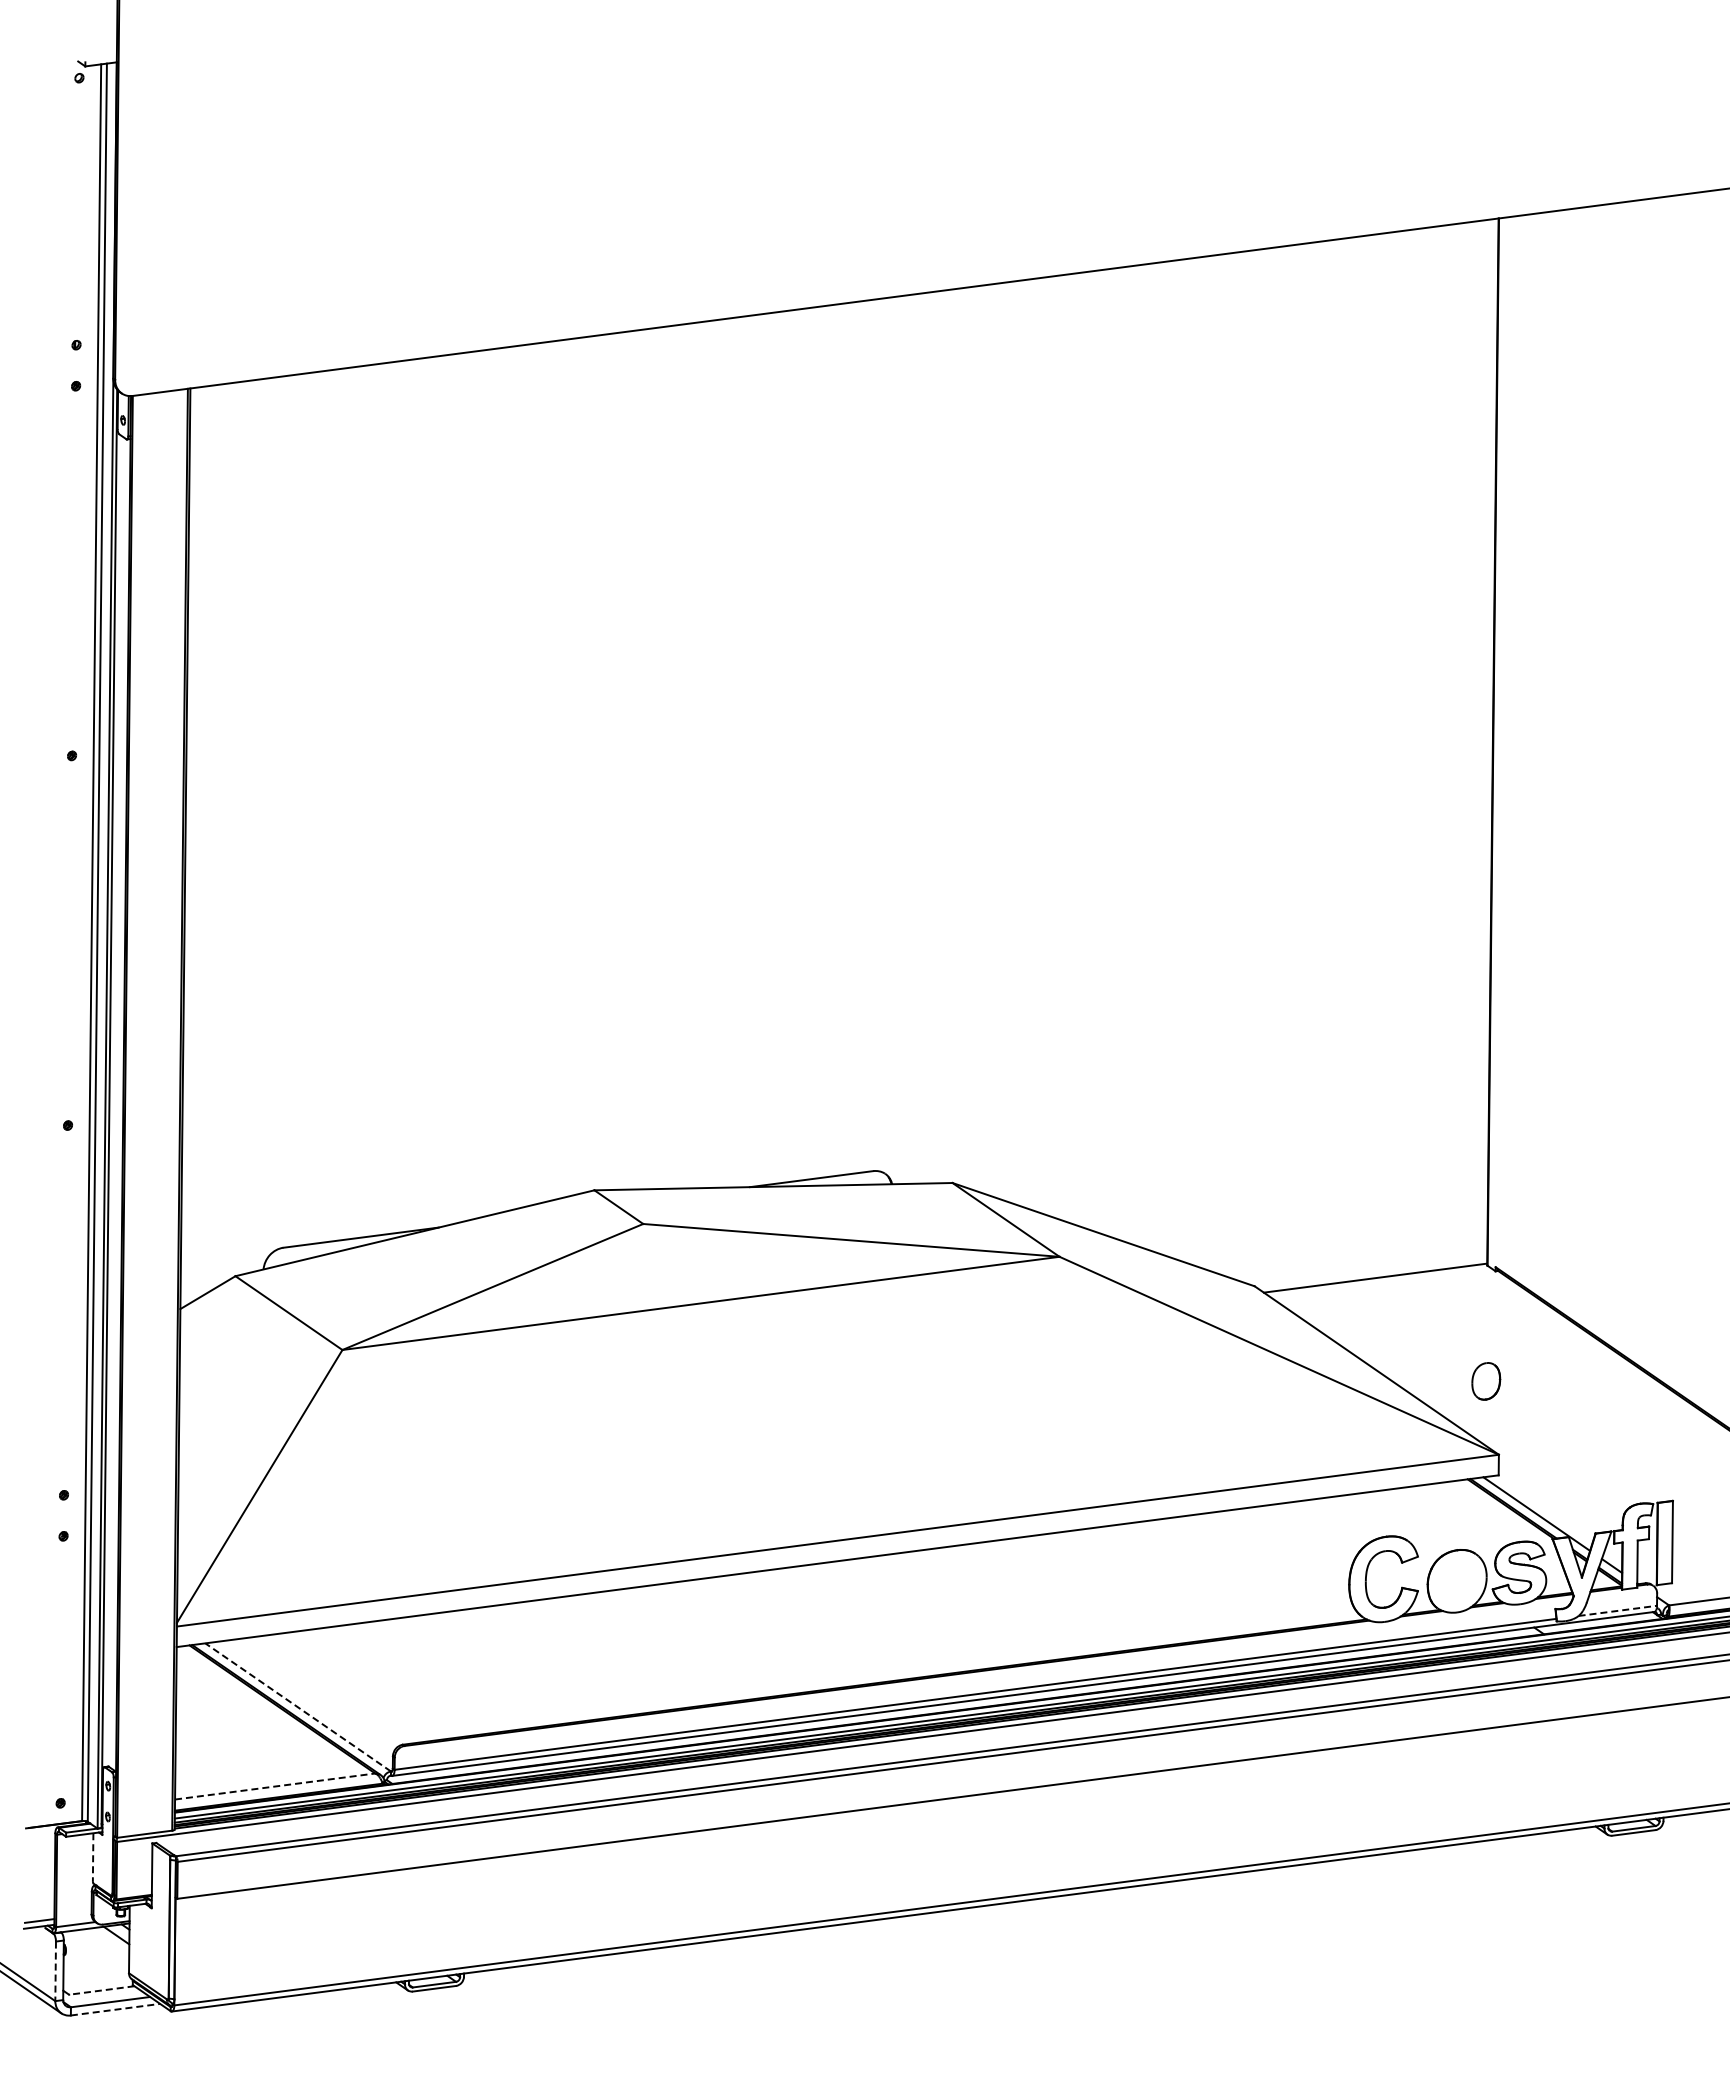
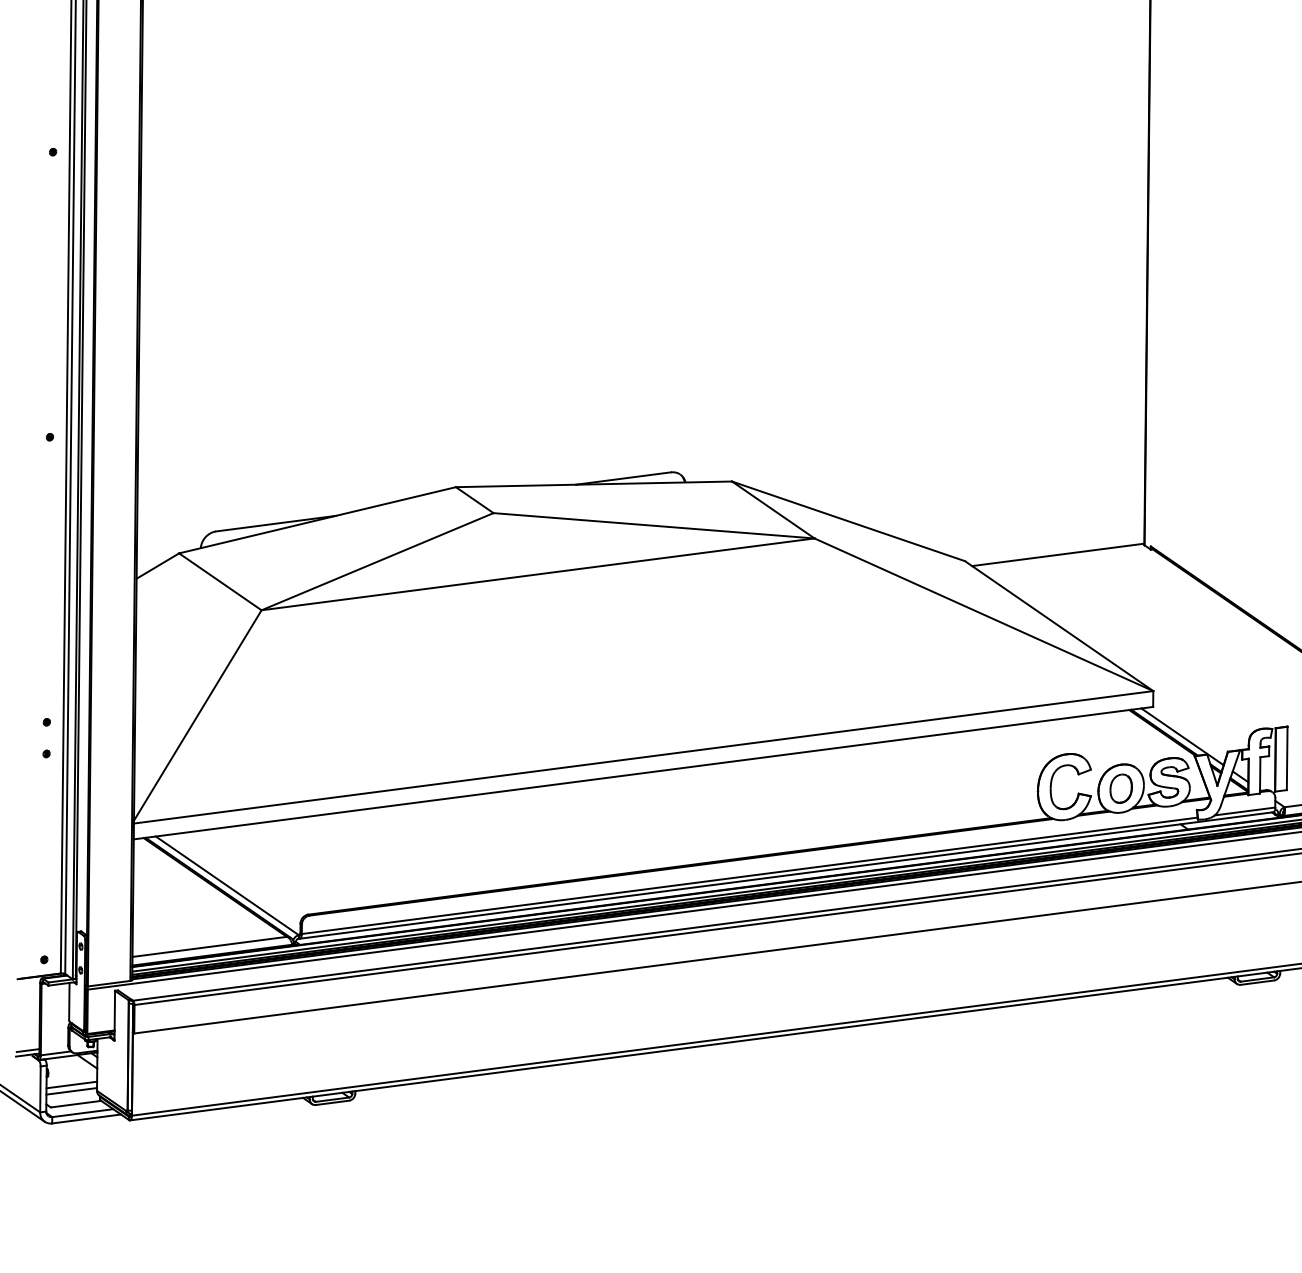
part: (1486, 1381) -> (1121, 788), moved
line: (1617, 1610) -> (1244, 811), dashed -> solid
line: (298, 1707) -> (227, 885), dashed -> solid
line: (275, 1786) -> (209, 946), dashed -> solid
line: (93, 1857) -> (69, 1001), dashed -> solid
line: (96, 1965) -> (71, 1084), added
line: (55, 1971) -> (40, 1089), dashed -> solid
line: (96, 1973) -> (71, 1091), added
line: (101, 1990) -> (75, 1104), dashed -> solid
line: (116, 2009) -> (87, 1118), dashed -> solid

